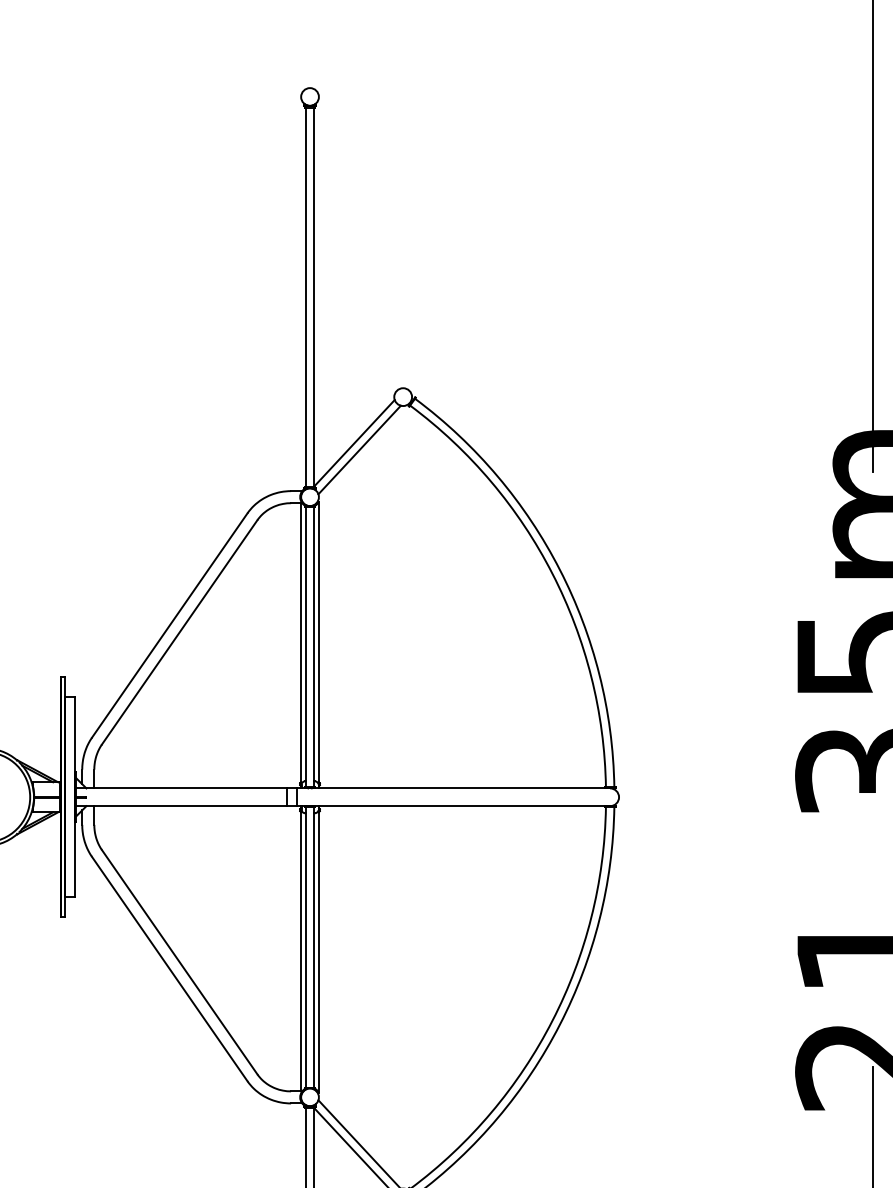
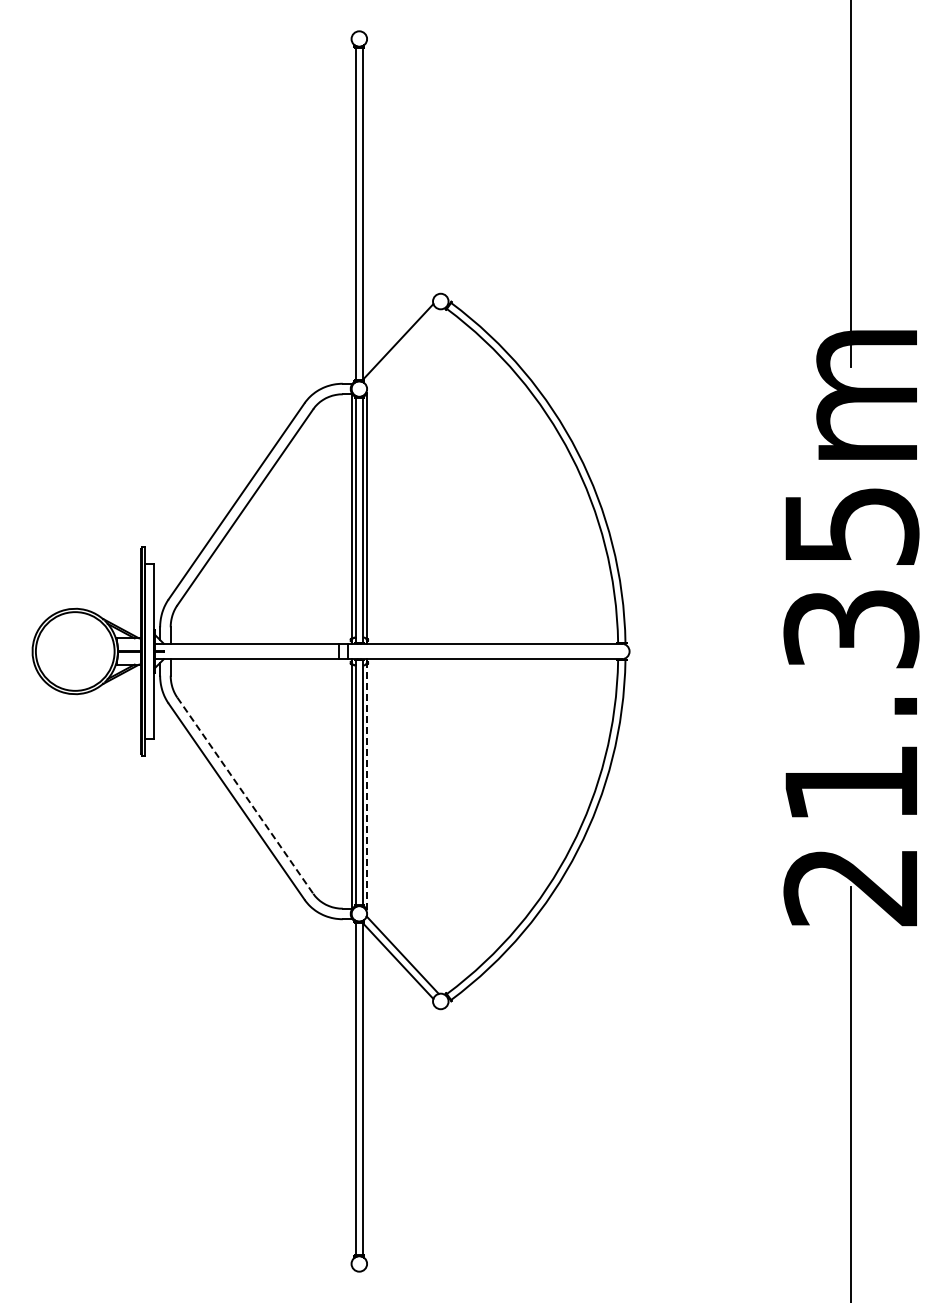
line: (359, 449) -> (402, 347), removed
line: (319, 948) -> (367, 783), solid -> dashed
line: (179, 963) -> (245, 796), solid -> dashed

